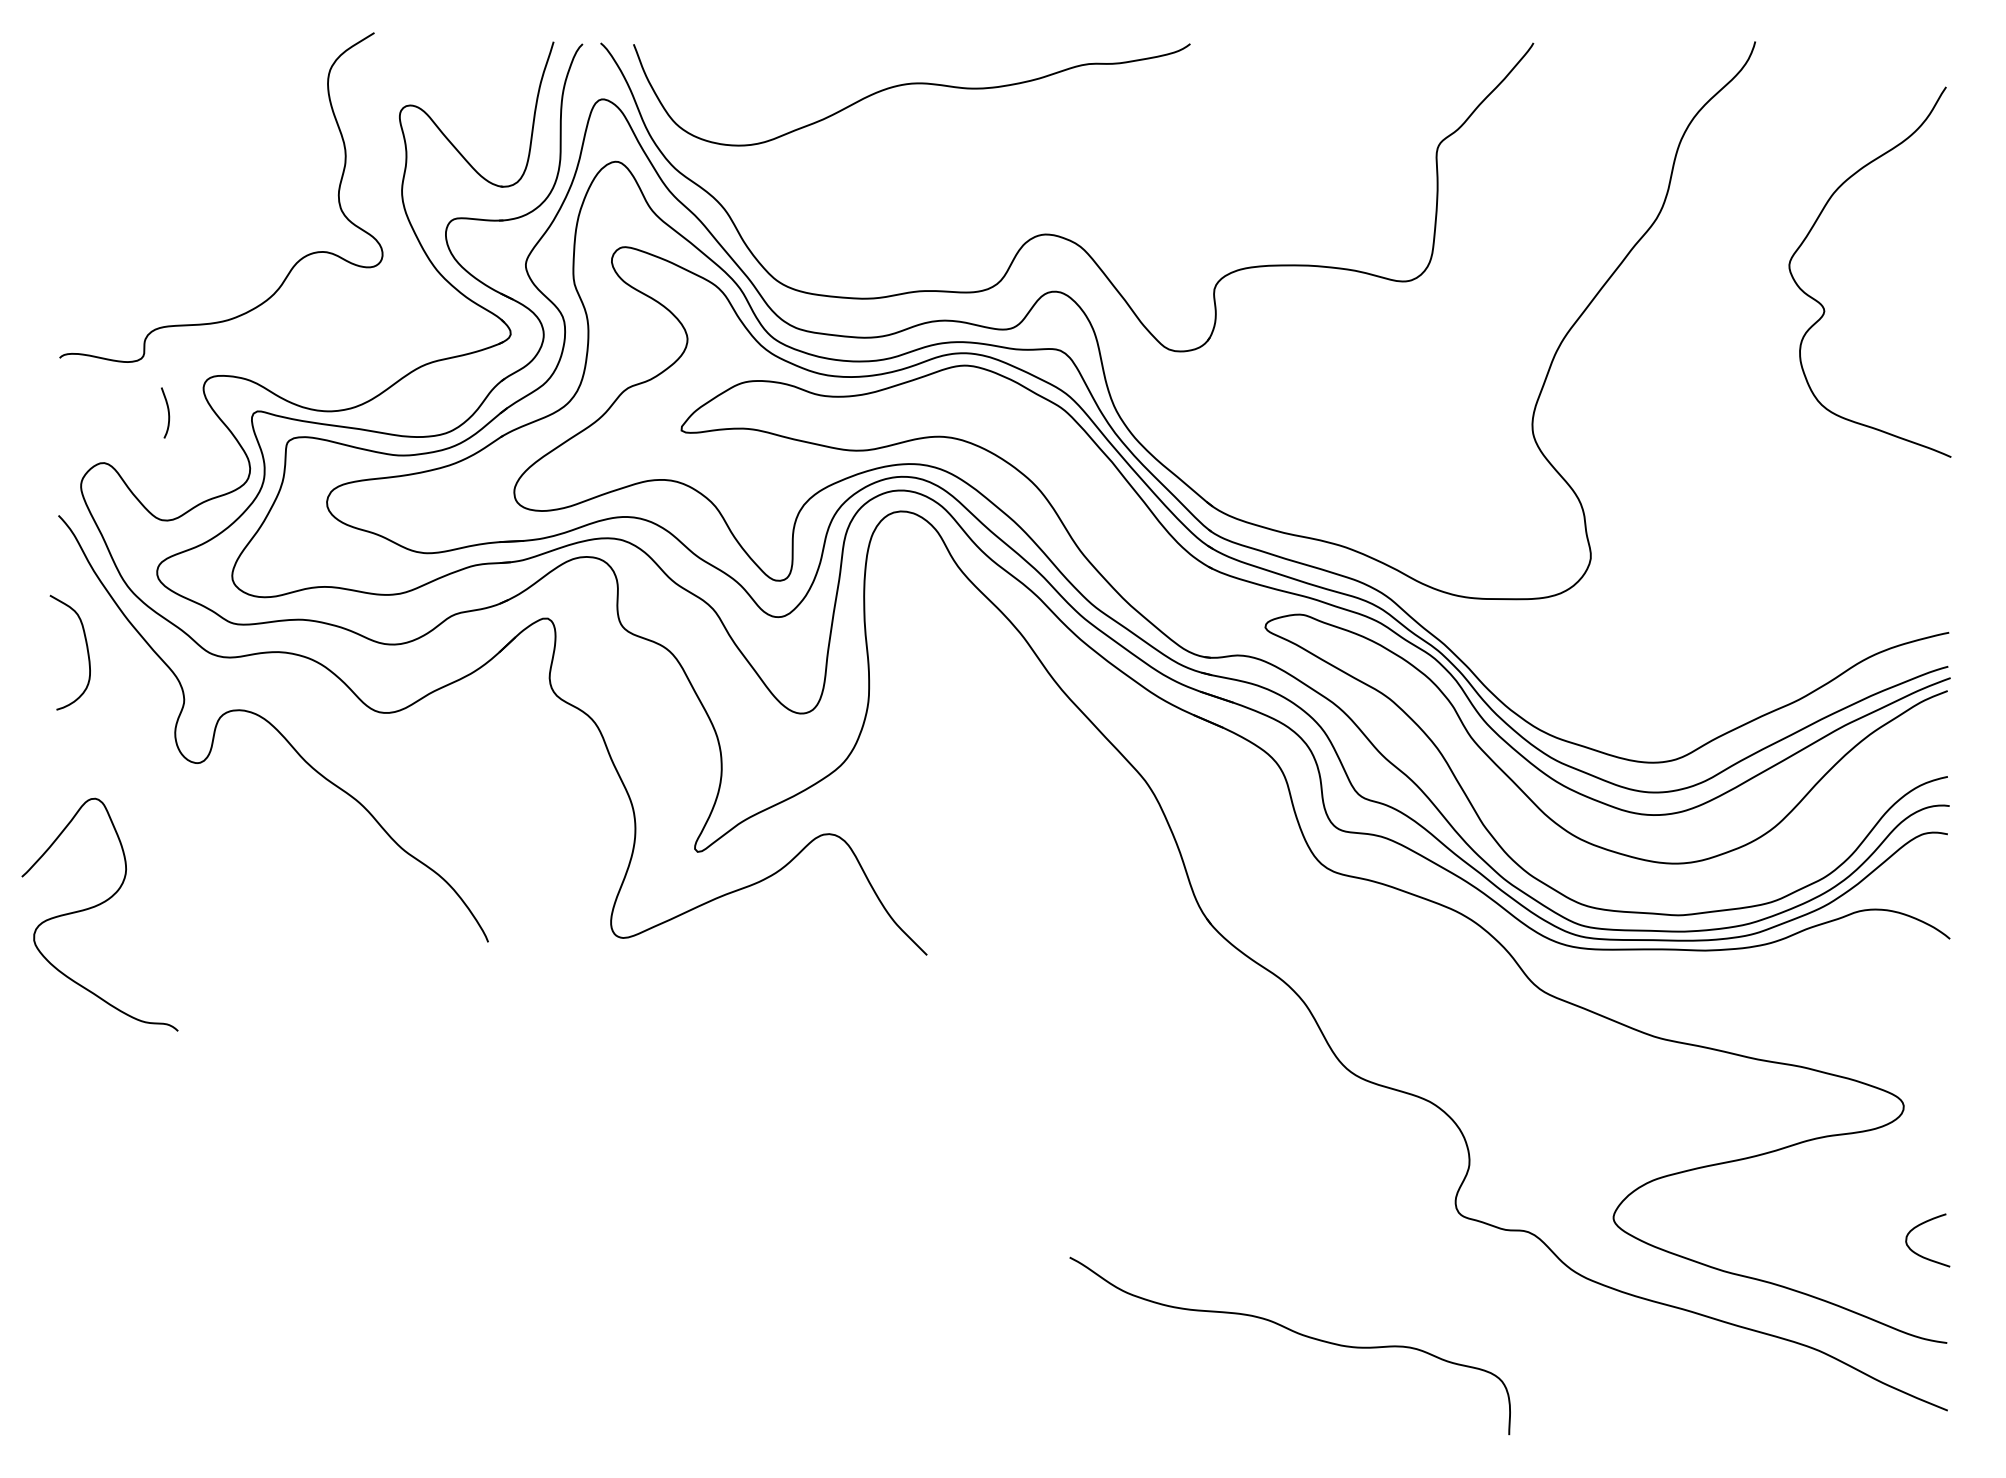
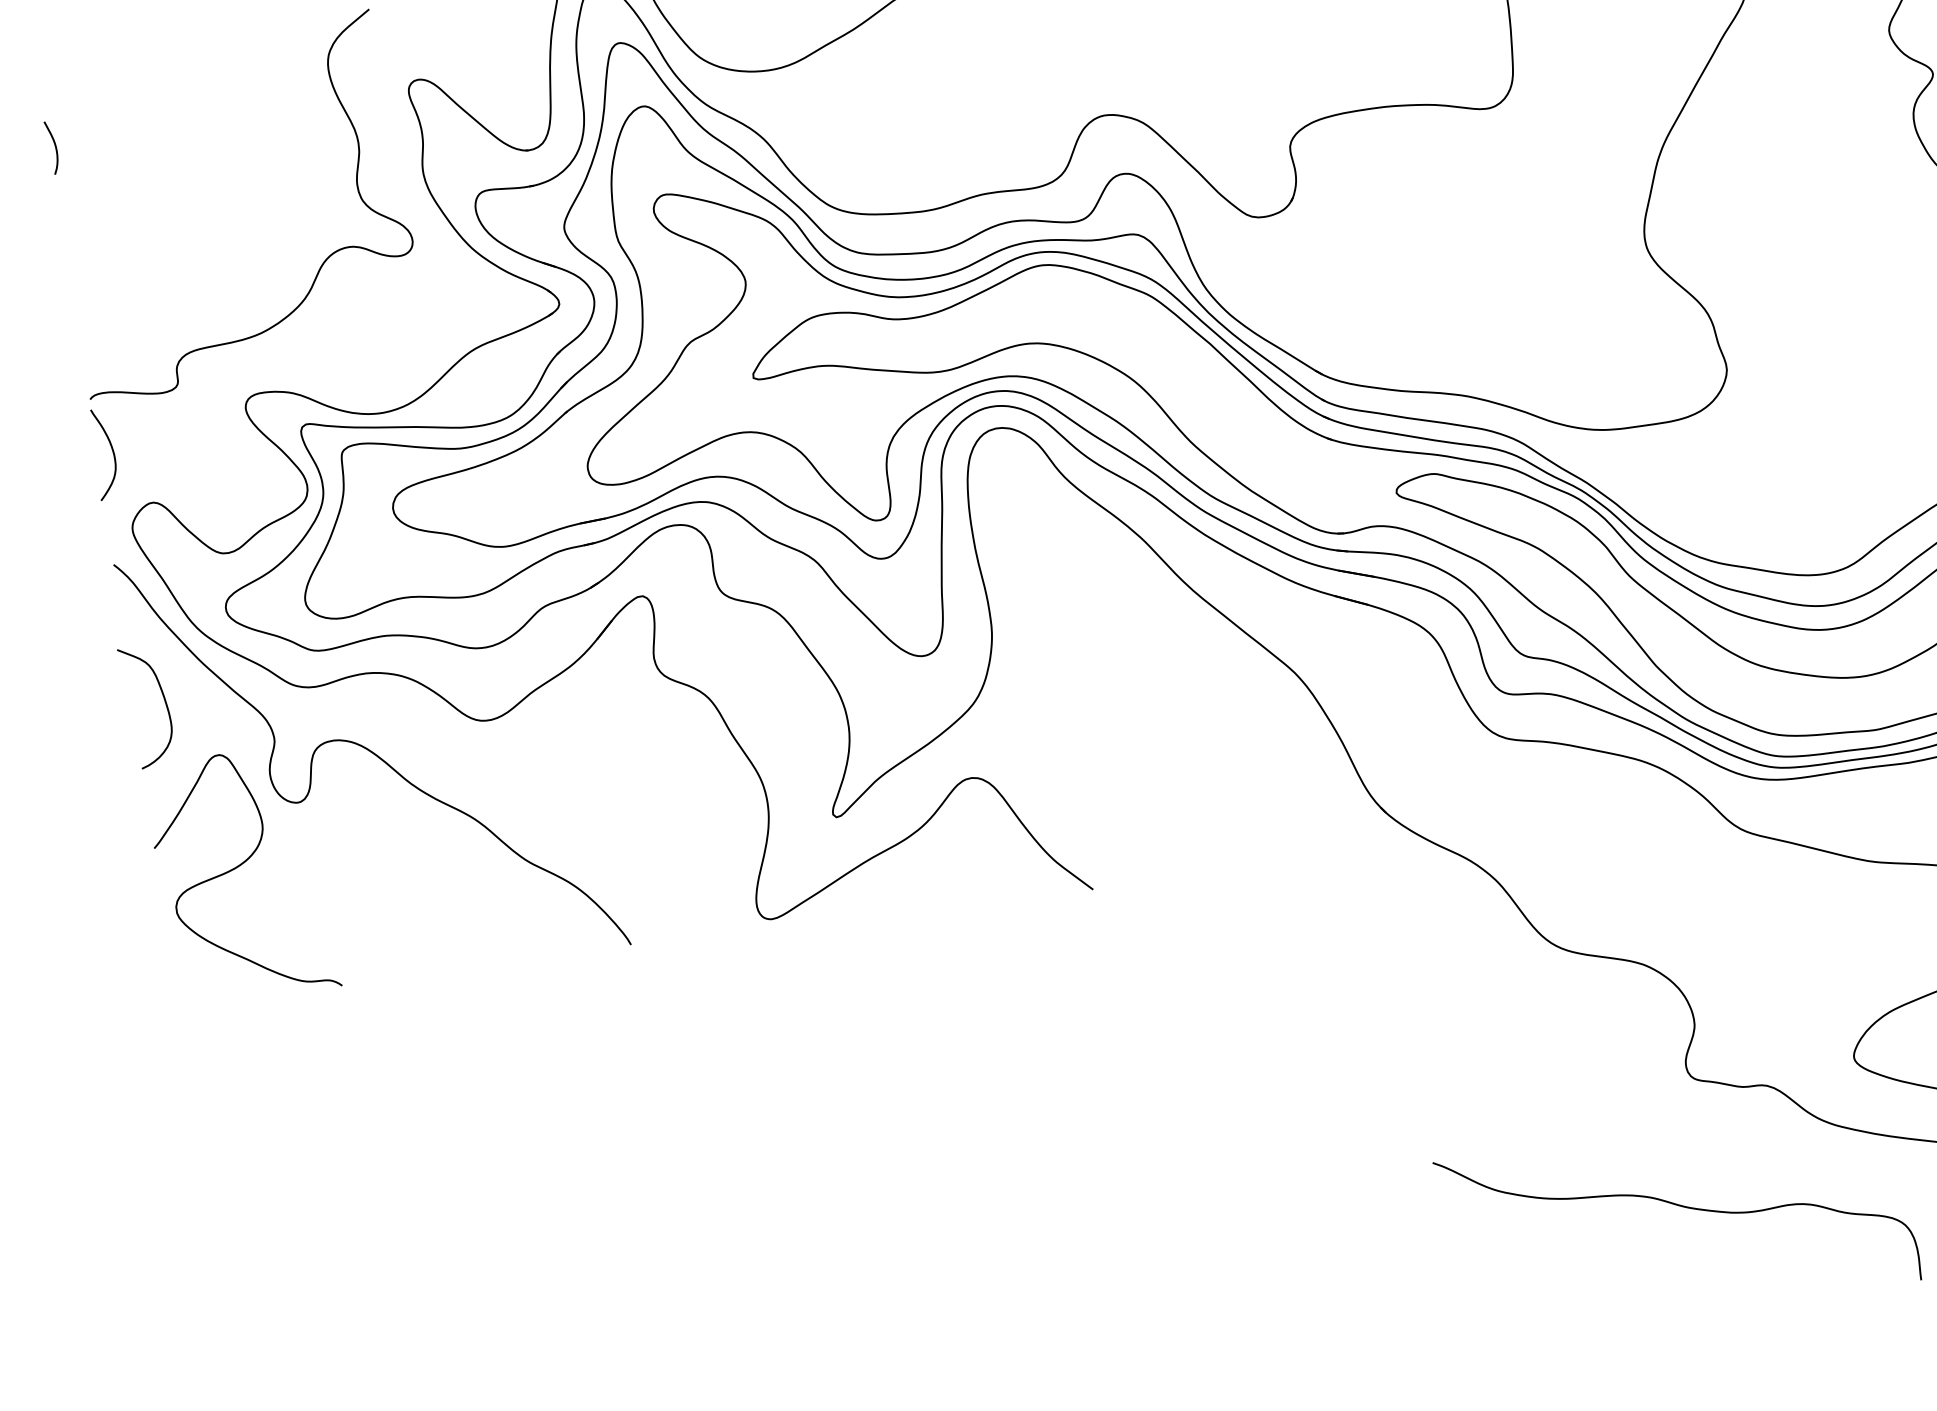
curve: (72, 408) -> (111, 450), added
curve: (167, 411) -> (54, 145), moved
curve: (95, 907) -> (236, 869), moved
curve: (1295, 1333) -> (1681, 1207), moved

